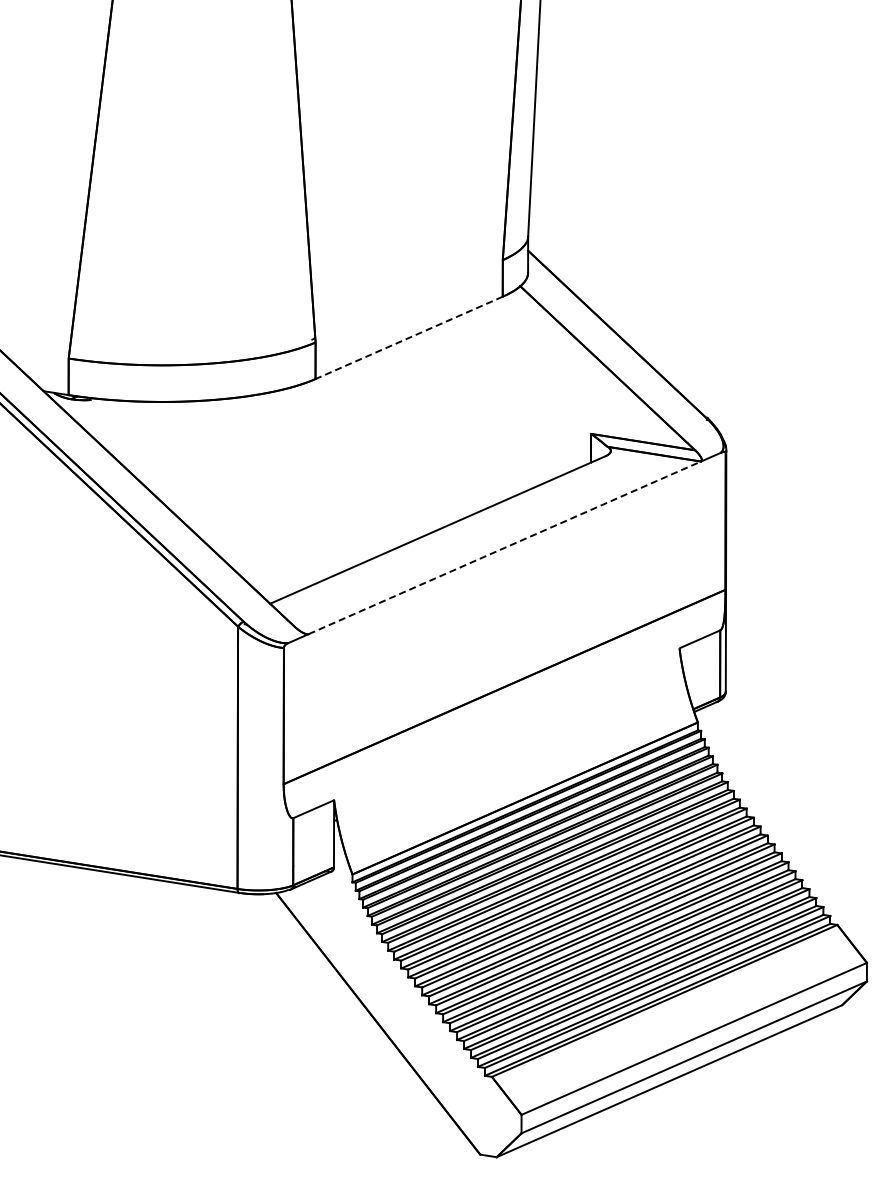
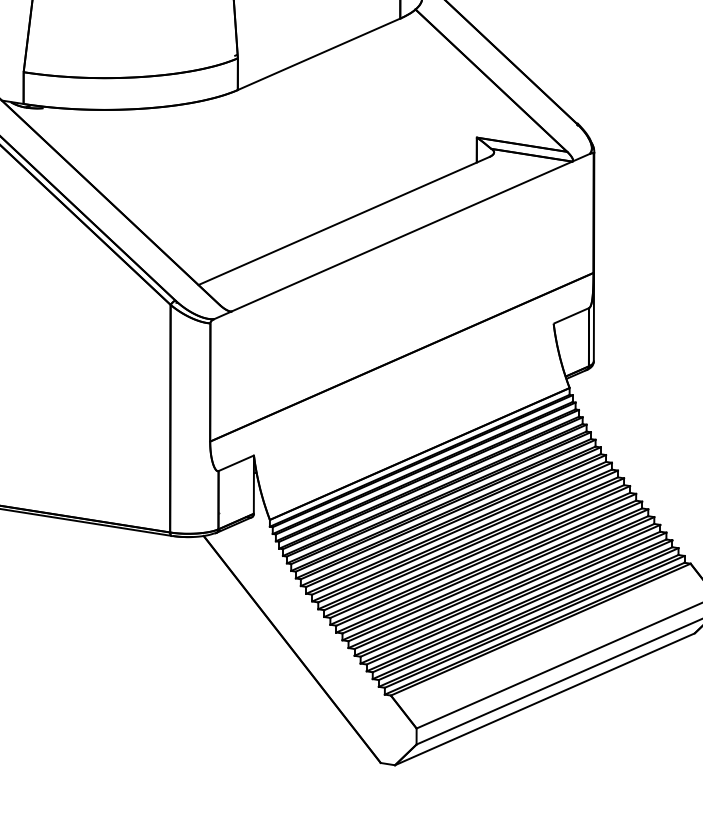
line: (408, 338) -> (318, 54), dashed -> solid
line: (505, 547) -> (402, 236), dashed -> solid

